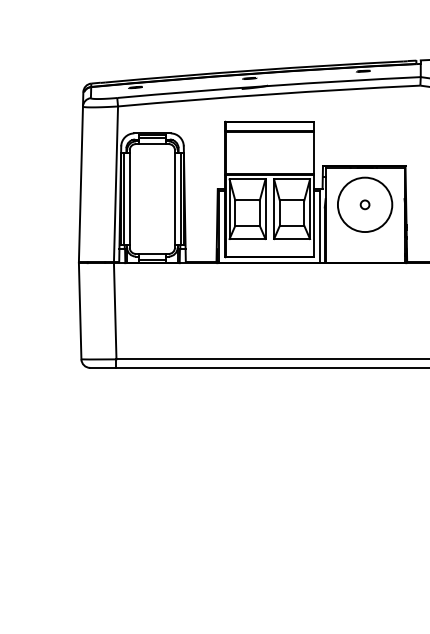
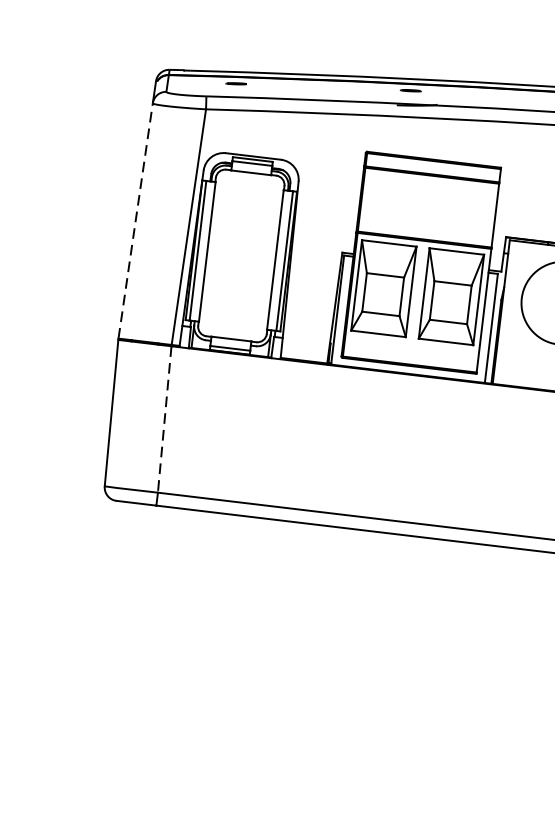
line: (80, 184) -> (134, 220), solid -> dashed
line: (115, 311) -> (165, 419), solid -> dashed

